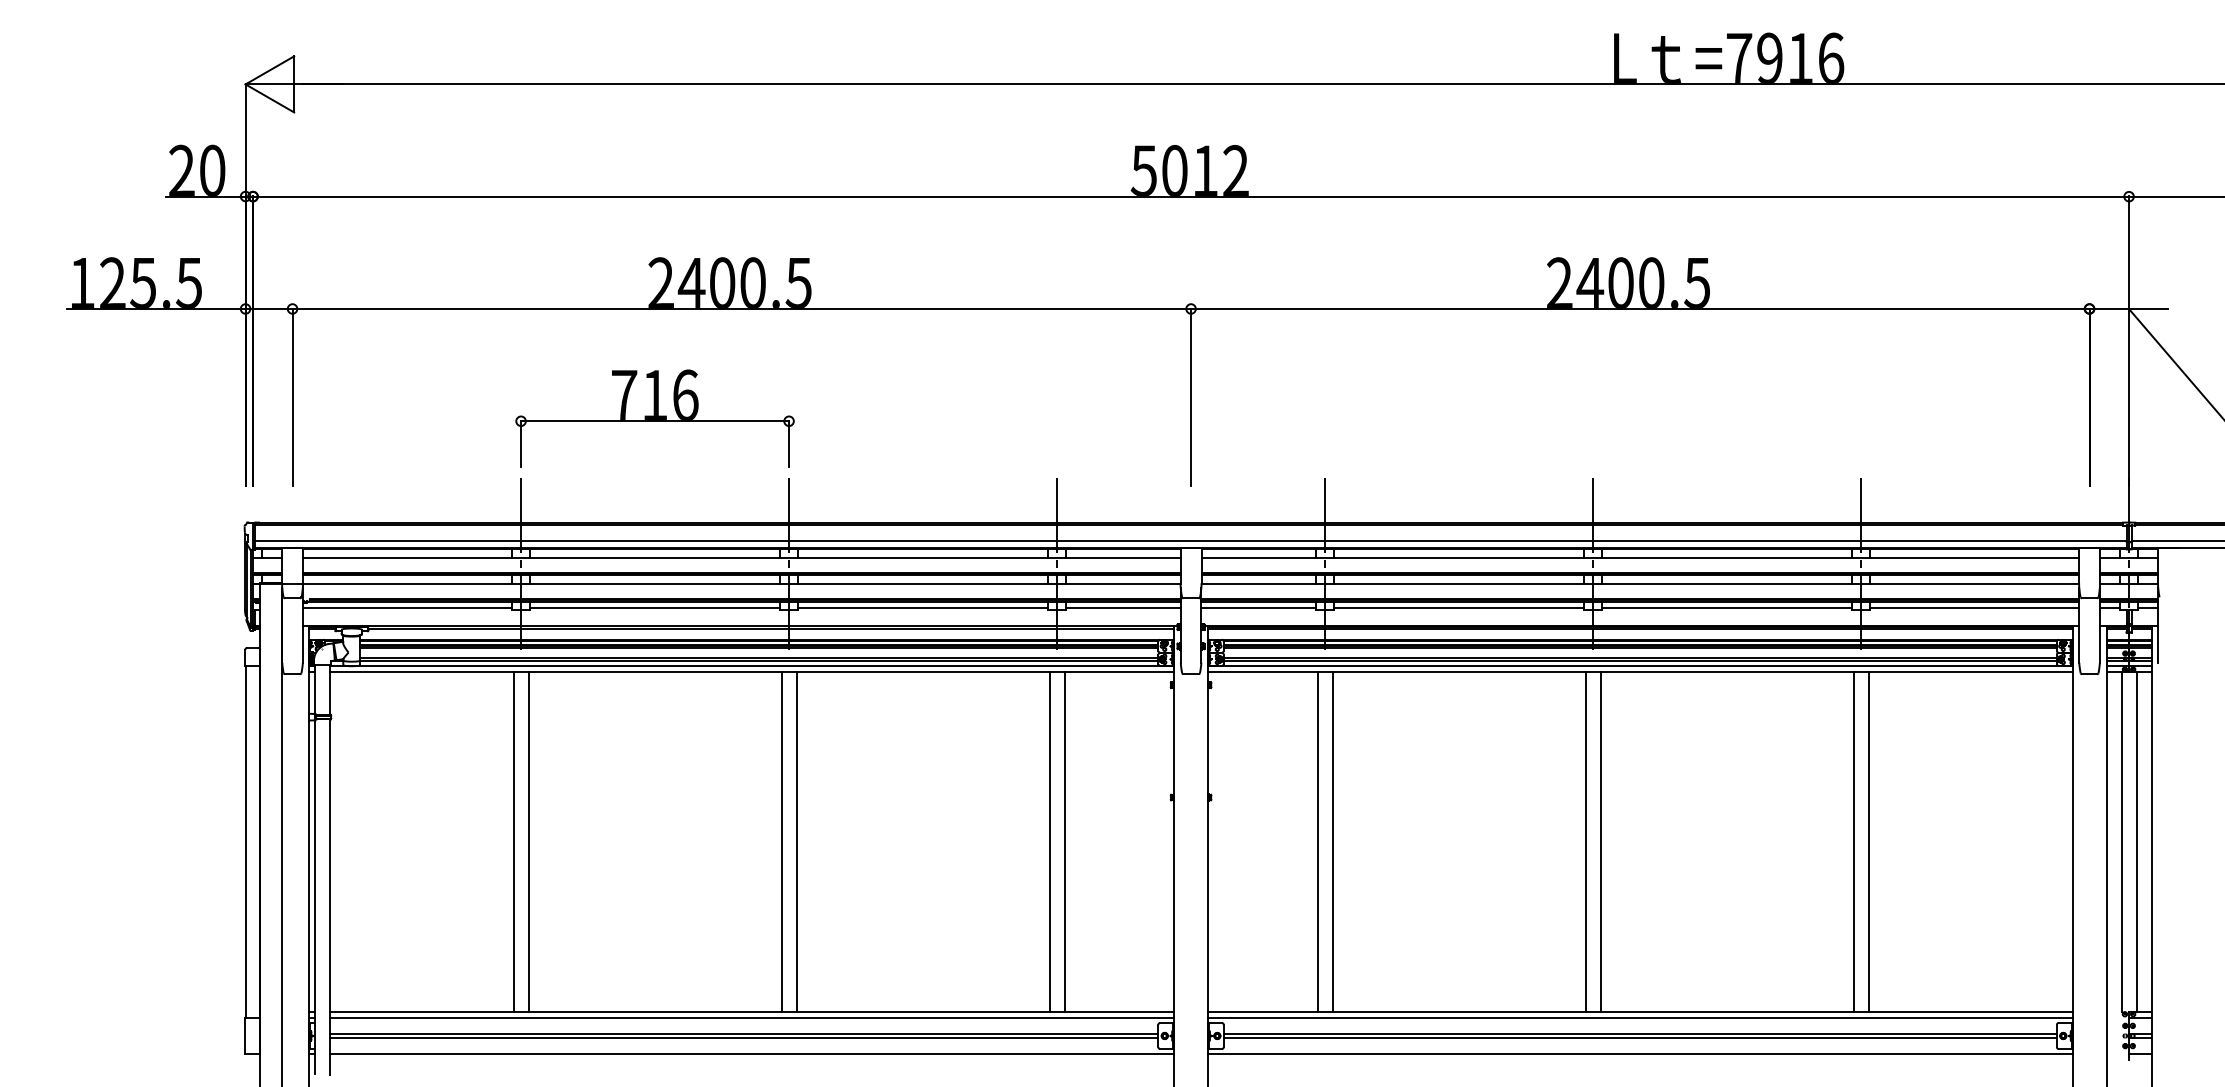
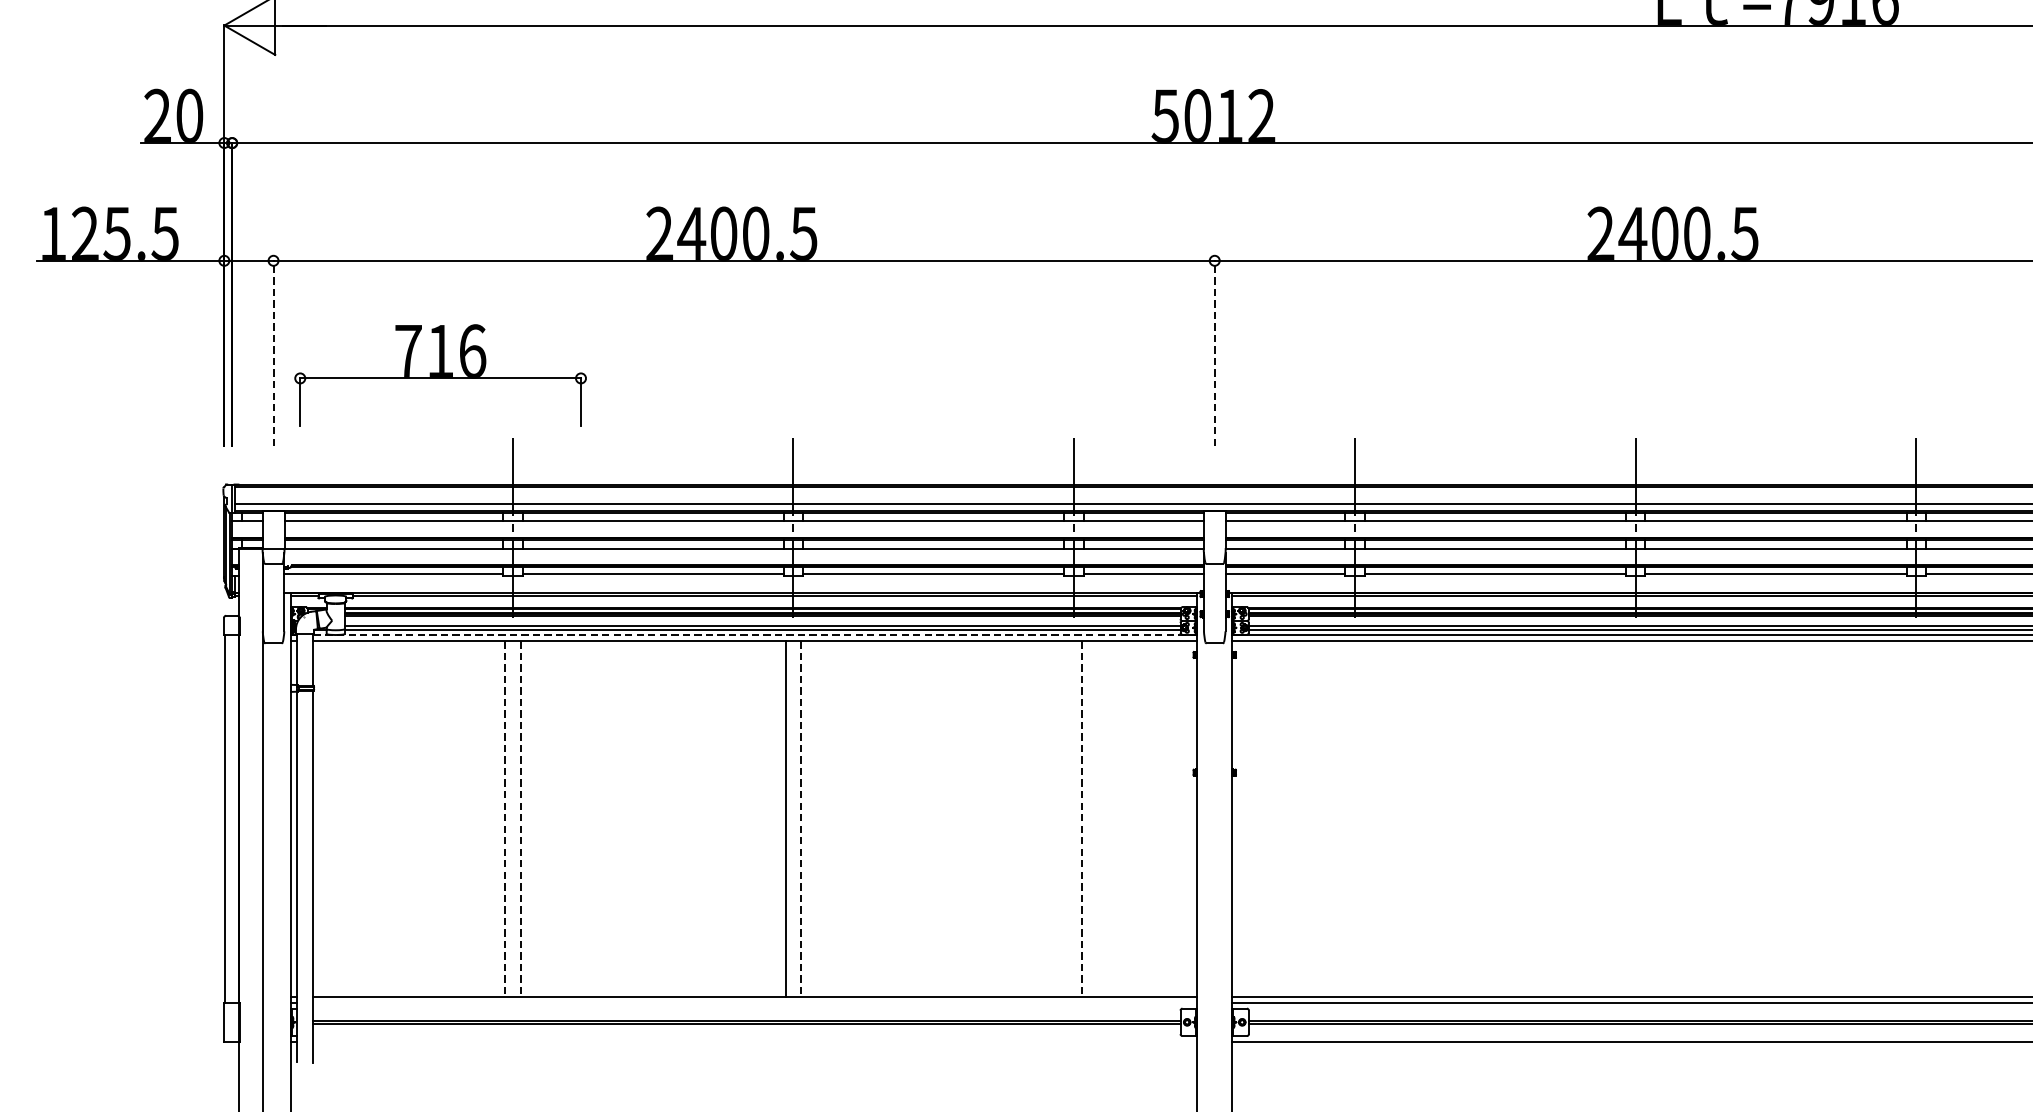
line: (292, 397) -> (273, 353), solid -> dashed
line: (1191, 397) -> (1215, 353), solid -> dashed
part: (654, 418) -> (440, 375), moved
line: (752, 666) -> (755, 635), solid -> dashed
line: (513, 841) -> (504, 818), solid -> dashed
line: (528, 841) -> (520, 818), solid -> dashed
line: (796, 841) -> (801, 818), solid -> dashed
line: (1049, 841) -> (1066, 818), removed
line: (1064, 841) -> (1082, 818), solid -> dashed
line: (1317, 841) -> (1347, 818), removed
line: (1332, 841) -> (1362, 818), removed
line: (1585, 841) -> (1627, 818), removed
line: (1600, 841) -> (1643, 818), removed
line: (1853, 841) -> (1908, 818), removed
line: (1868, 841) -> (1924, 818), removed
line: (752, 1017) -> (755, 1002), removed
line: (752, 1054) -> (755, 1041), removed

